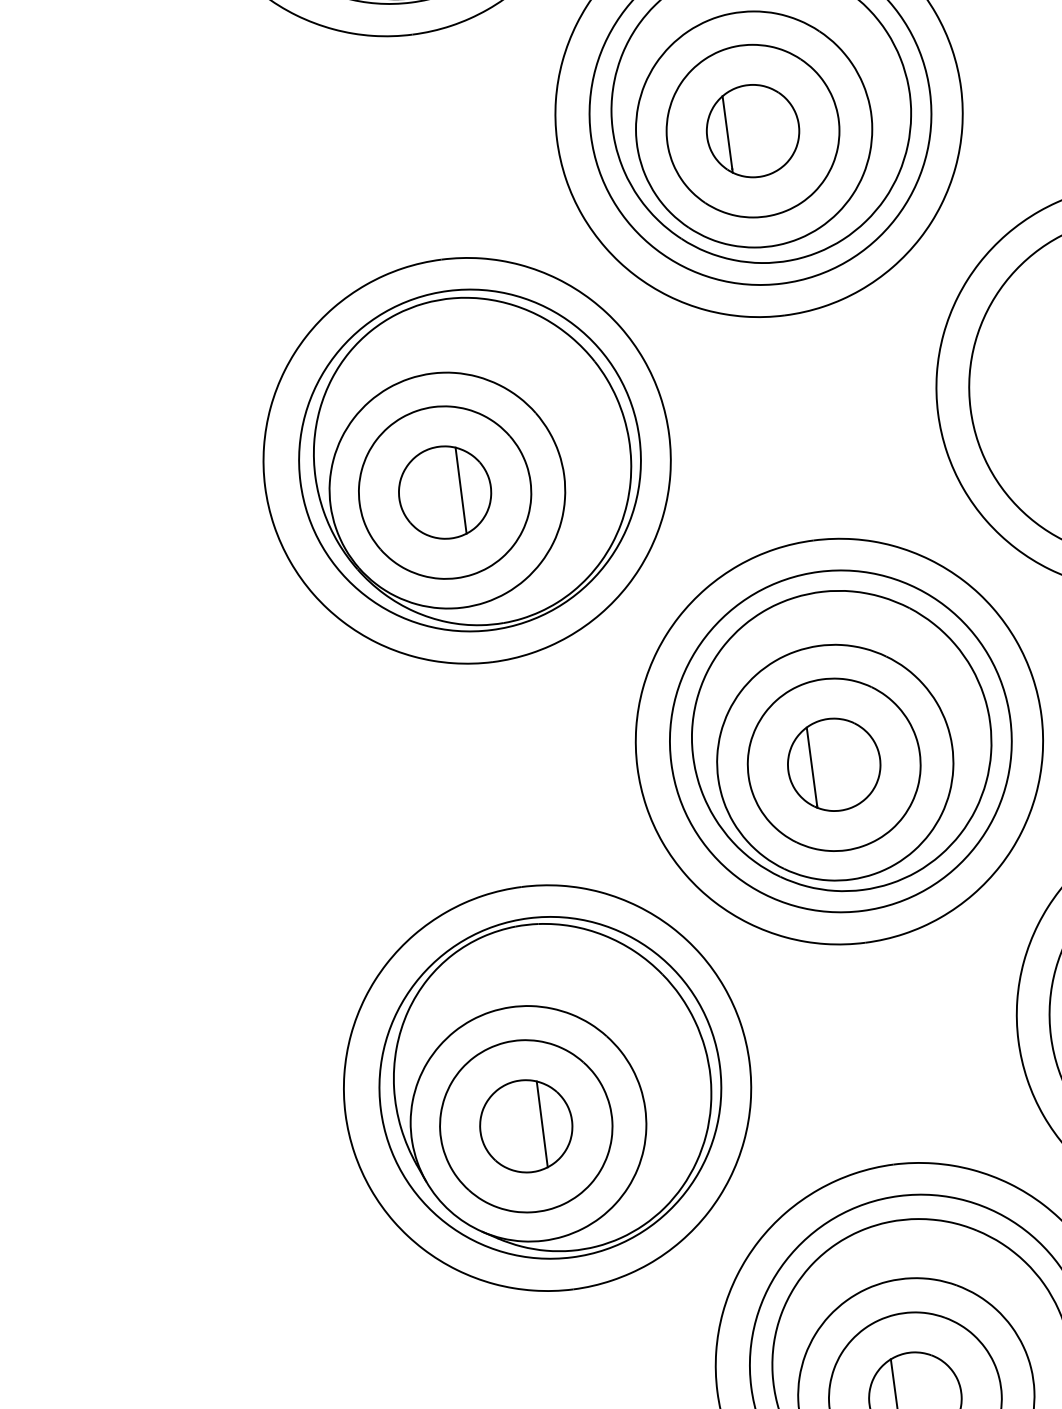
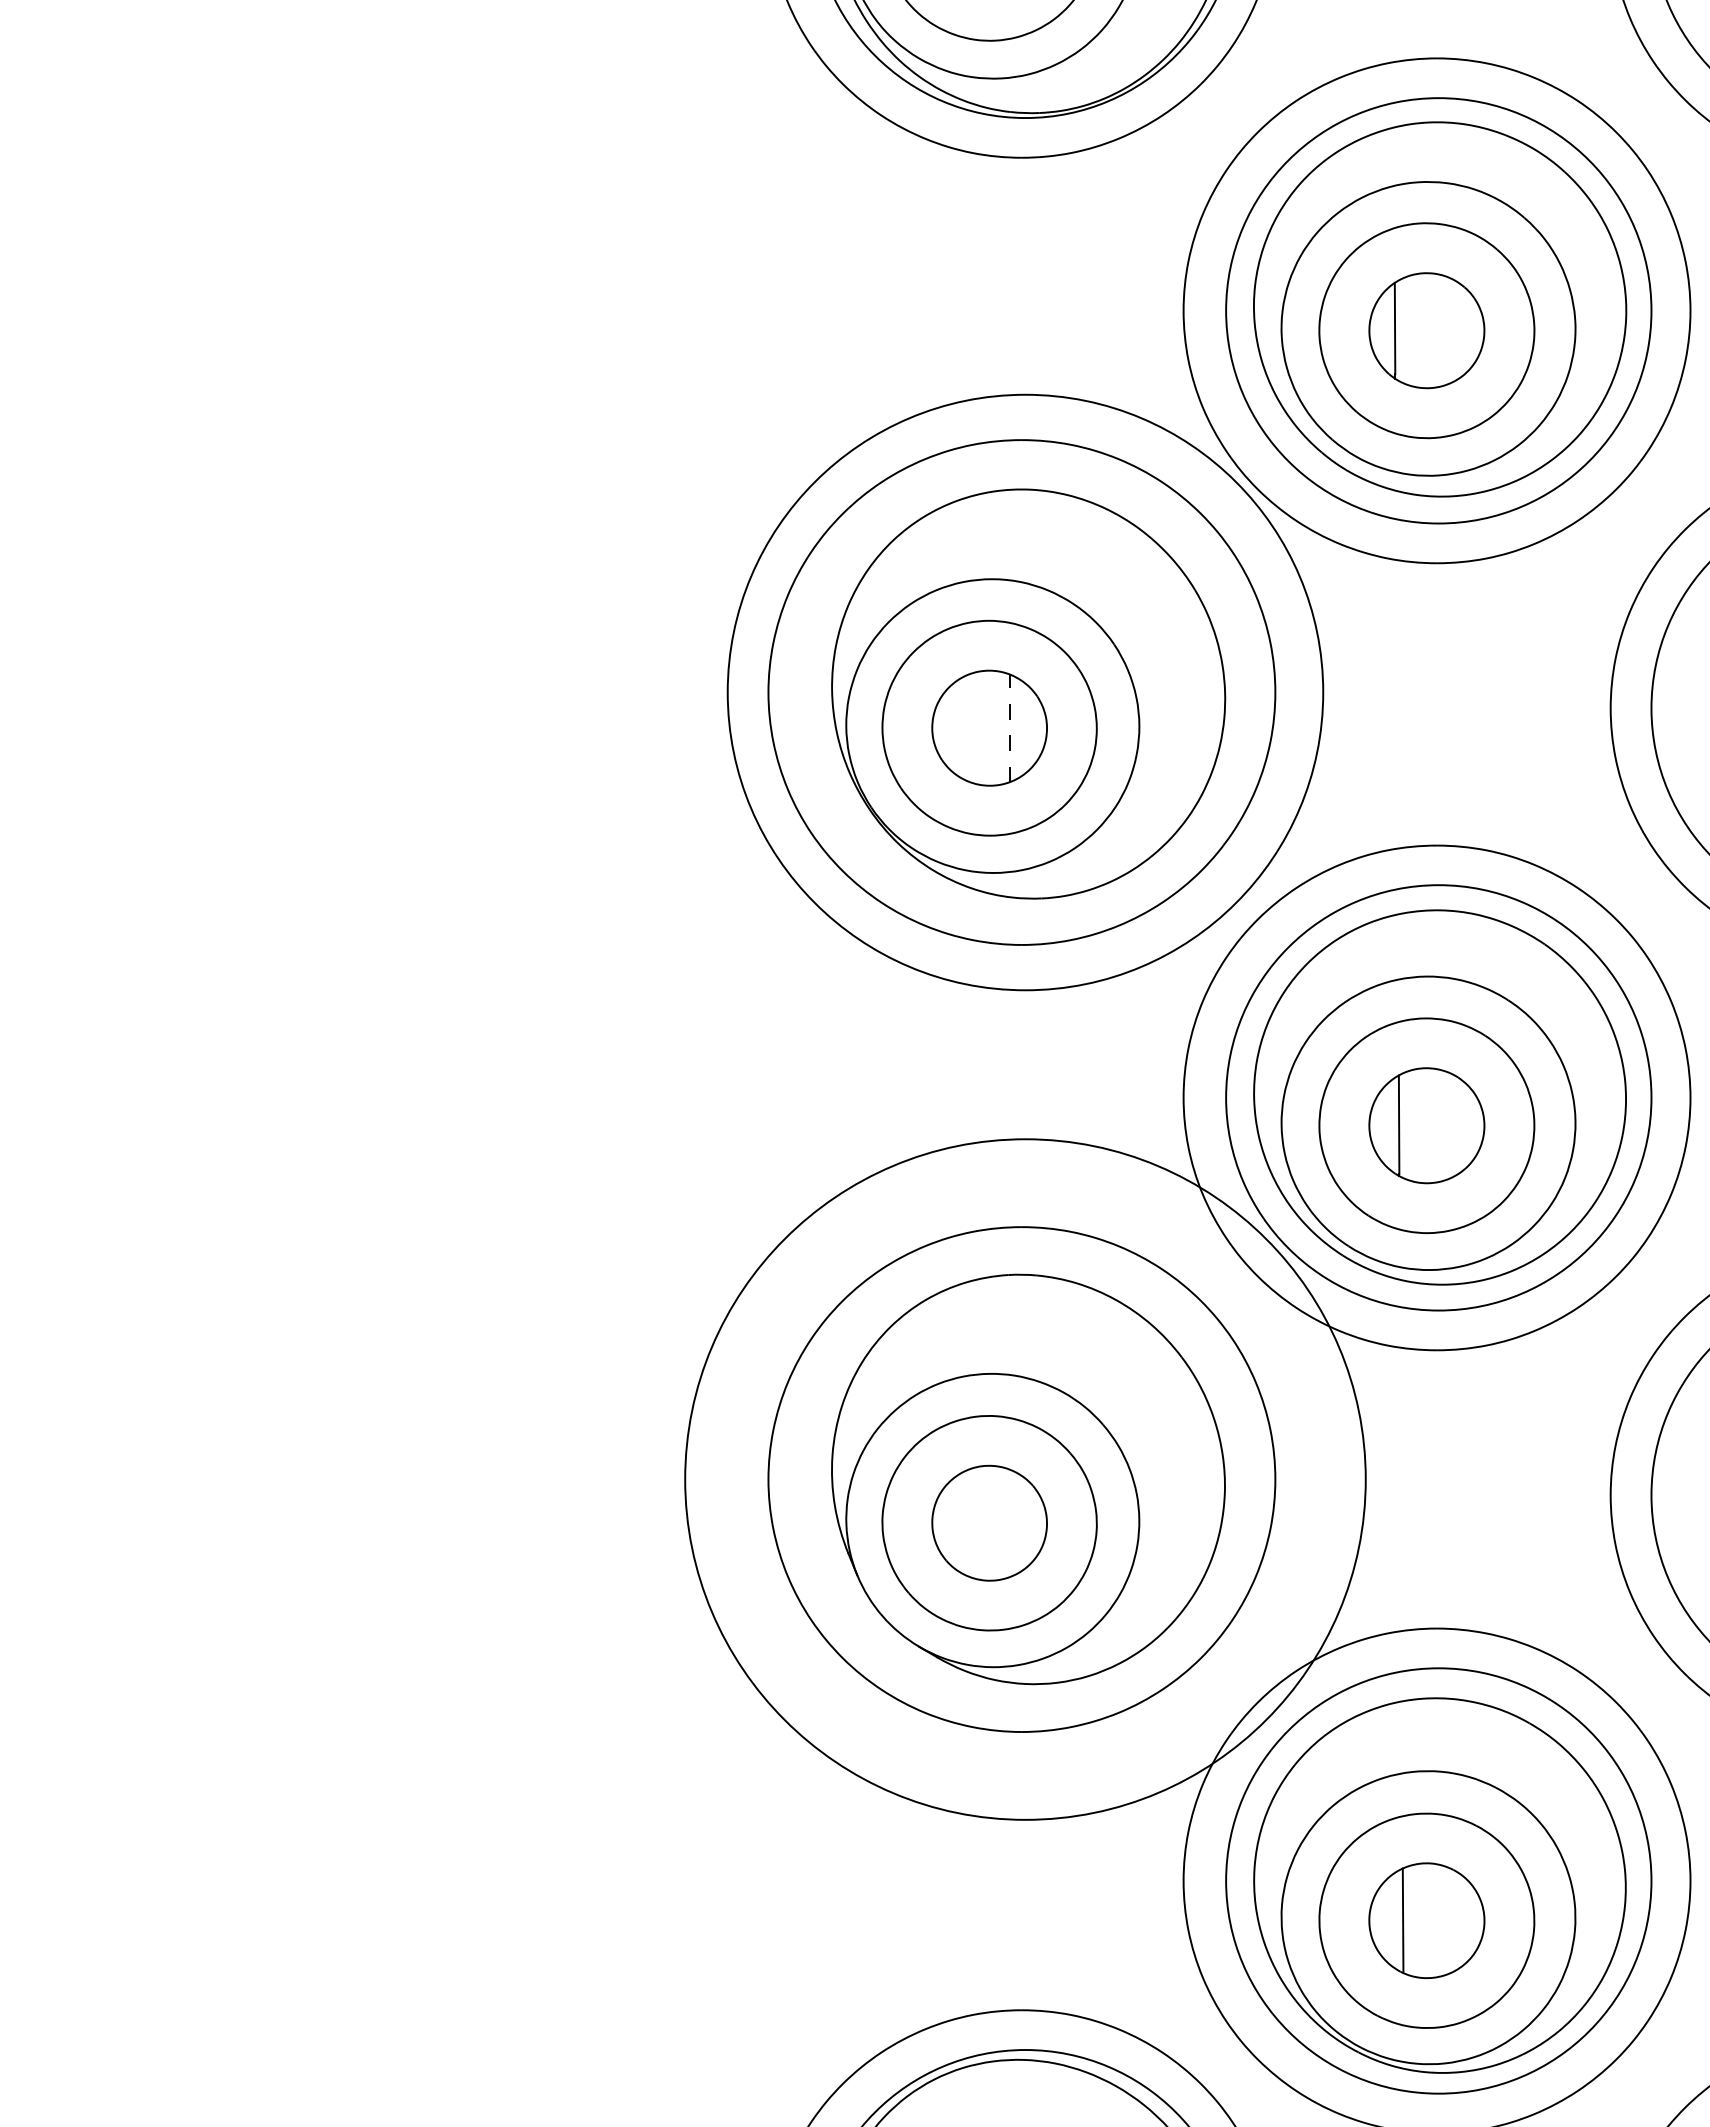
circle: (470, 460) -> (1025, 692), size x1.4
line: (460, 490) -> (1009, 728), solid -> dashed
circle: (550, 1087) -> (1025, 1479), size x1.6
line: (542, 1124) -> (1009, 1523), removed

